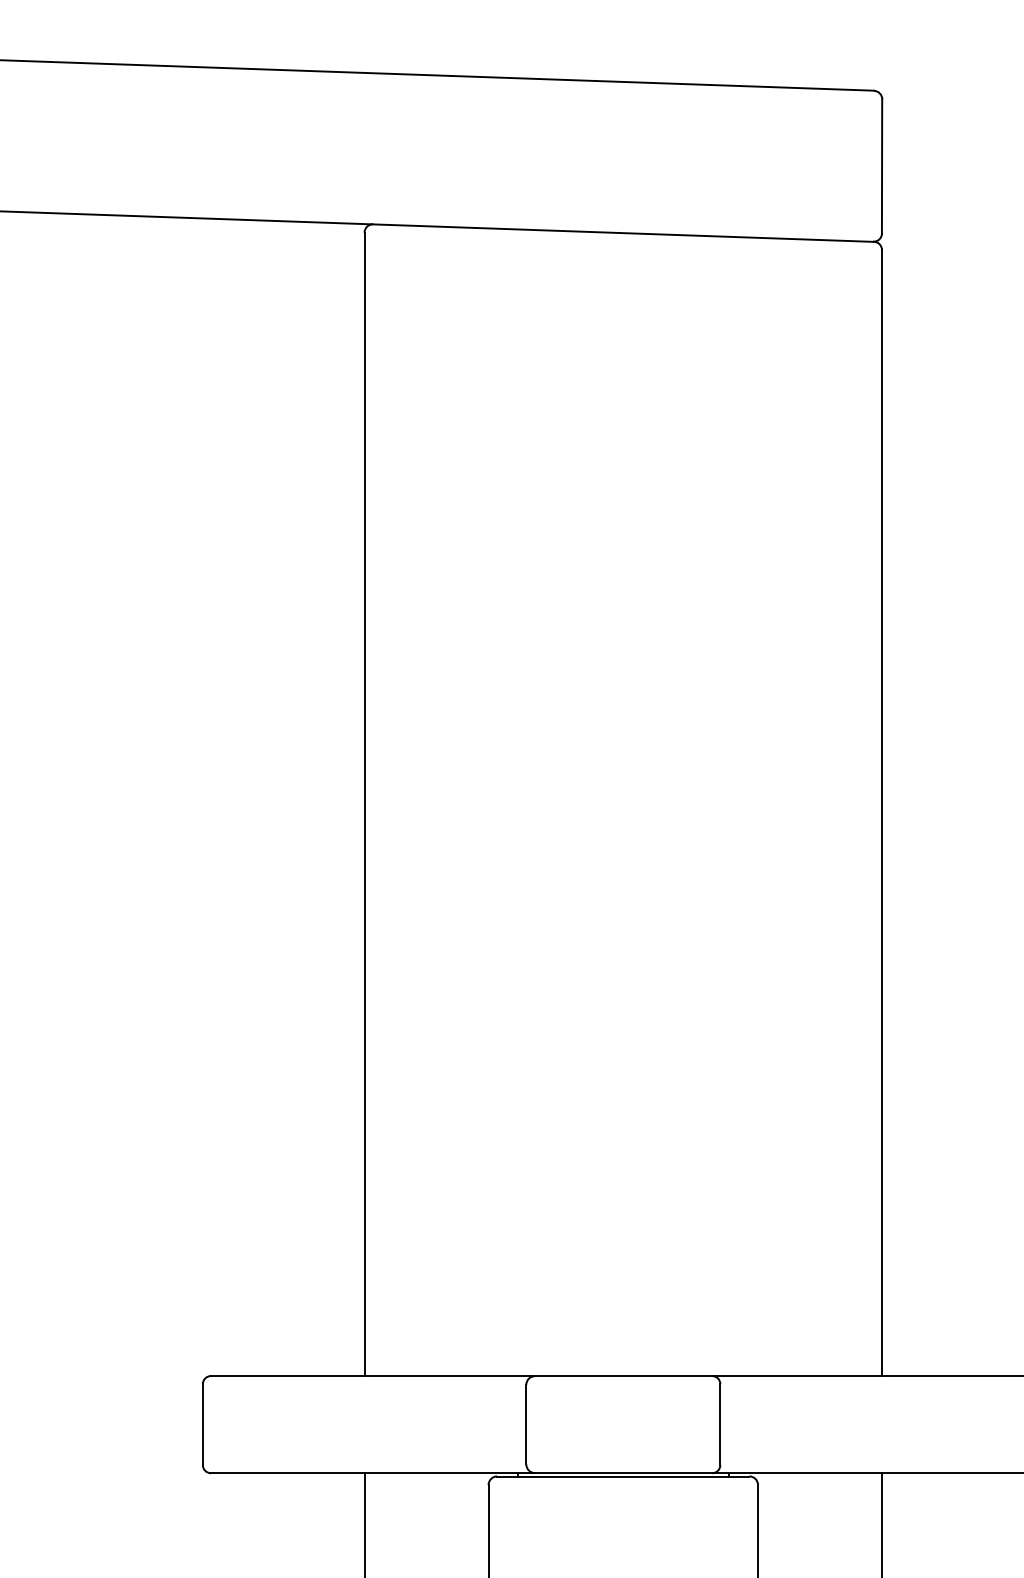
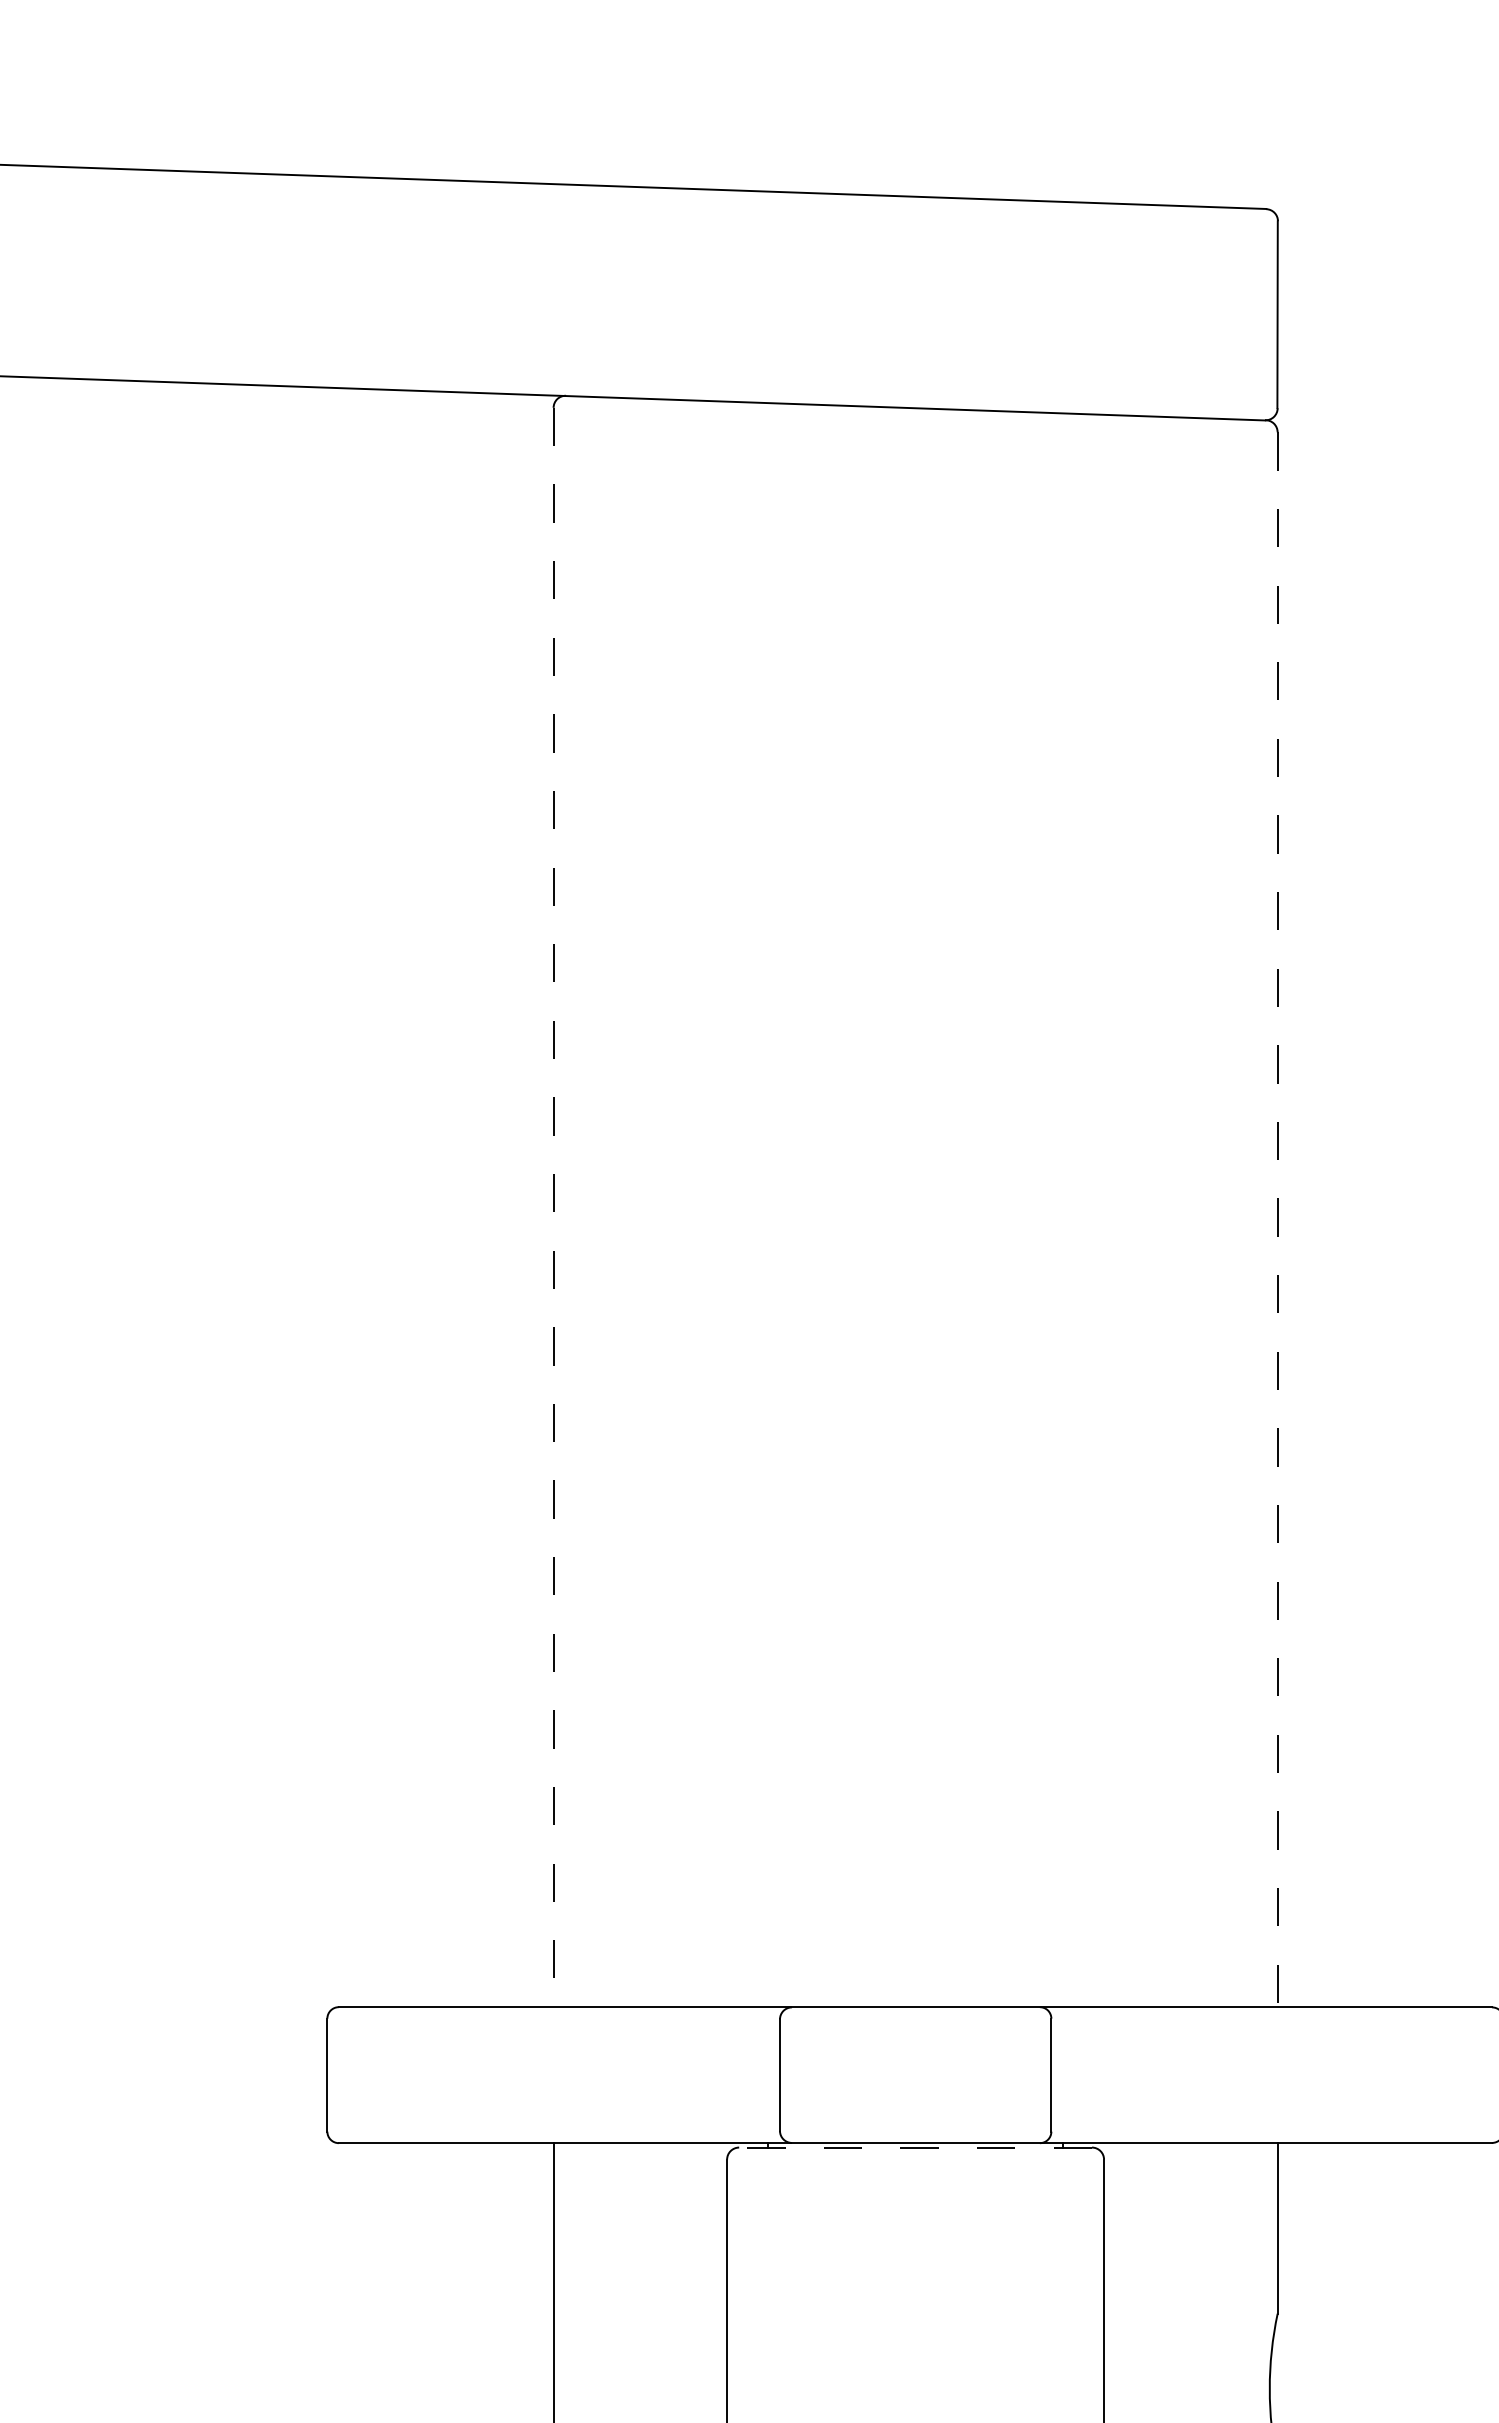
line: (364, 804) -> (553, 1207), solid -> dashed
line: (881, 813) -> (1277, 1220), solid -> dashed
line: (623, 1476) -> (915, 2147), solid -> dashed

